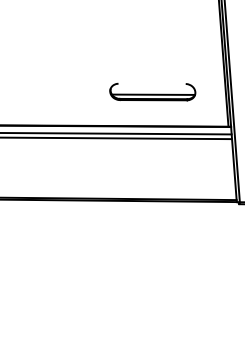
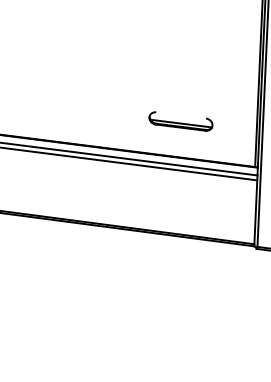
part: (152, 92) -> (180, 121), size x0.71

